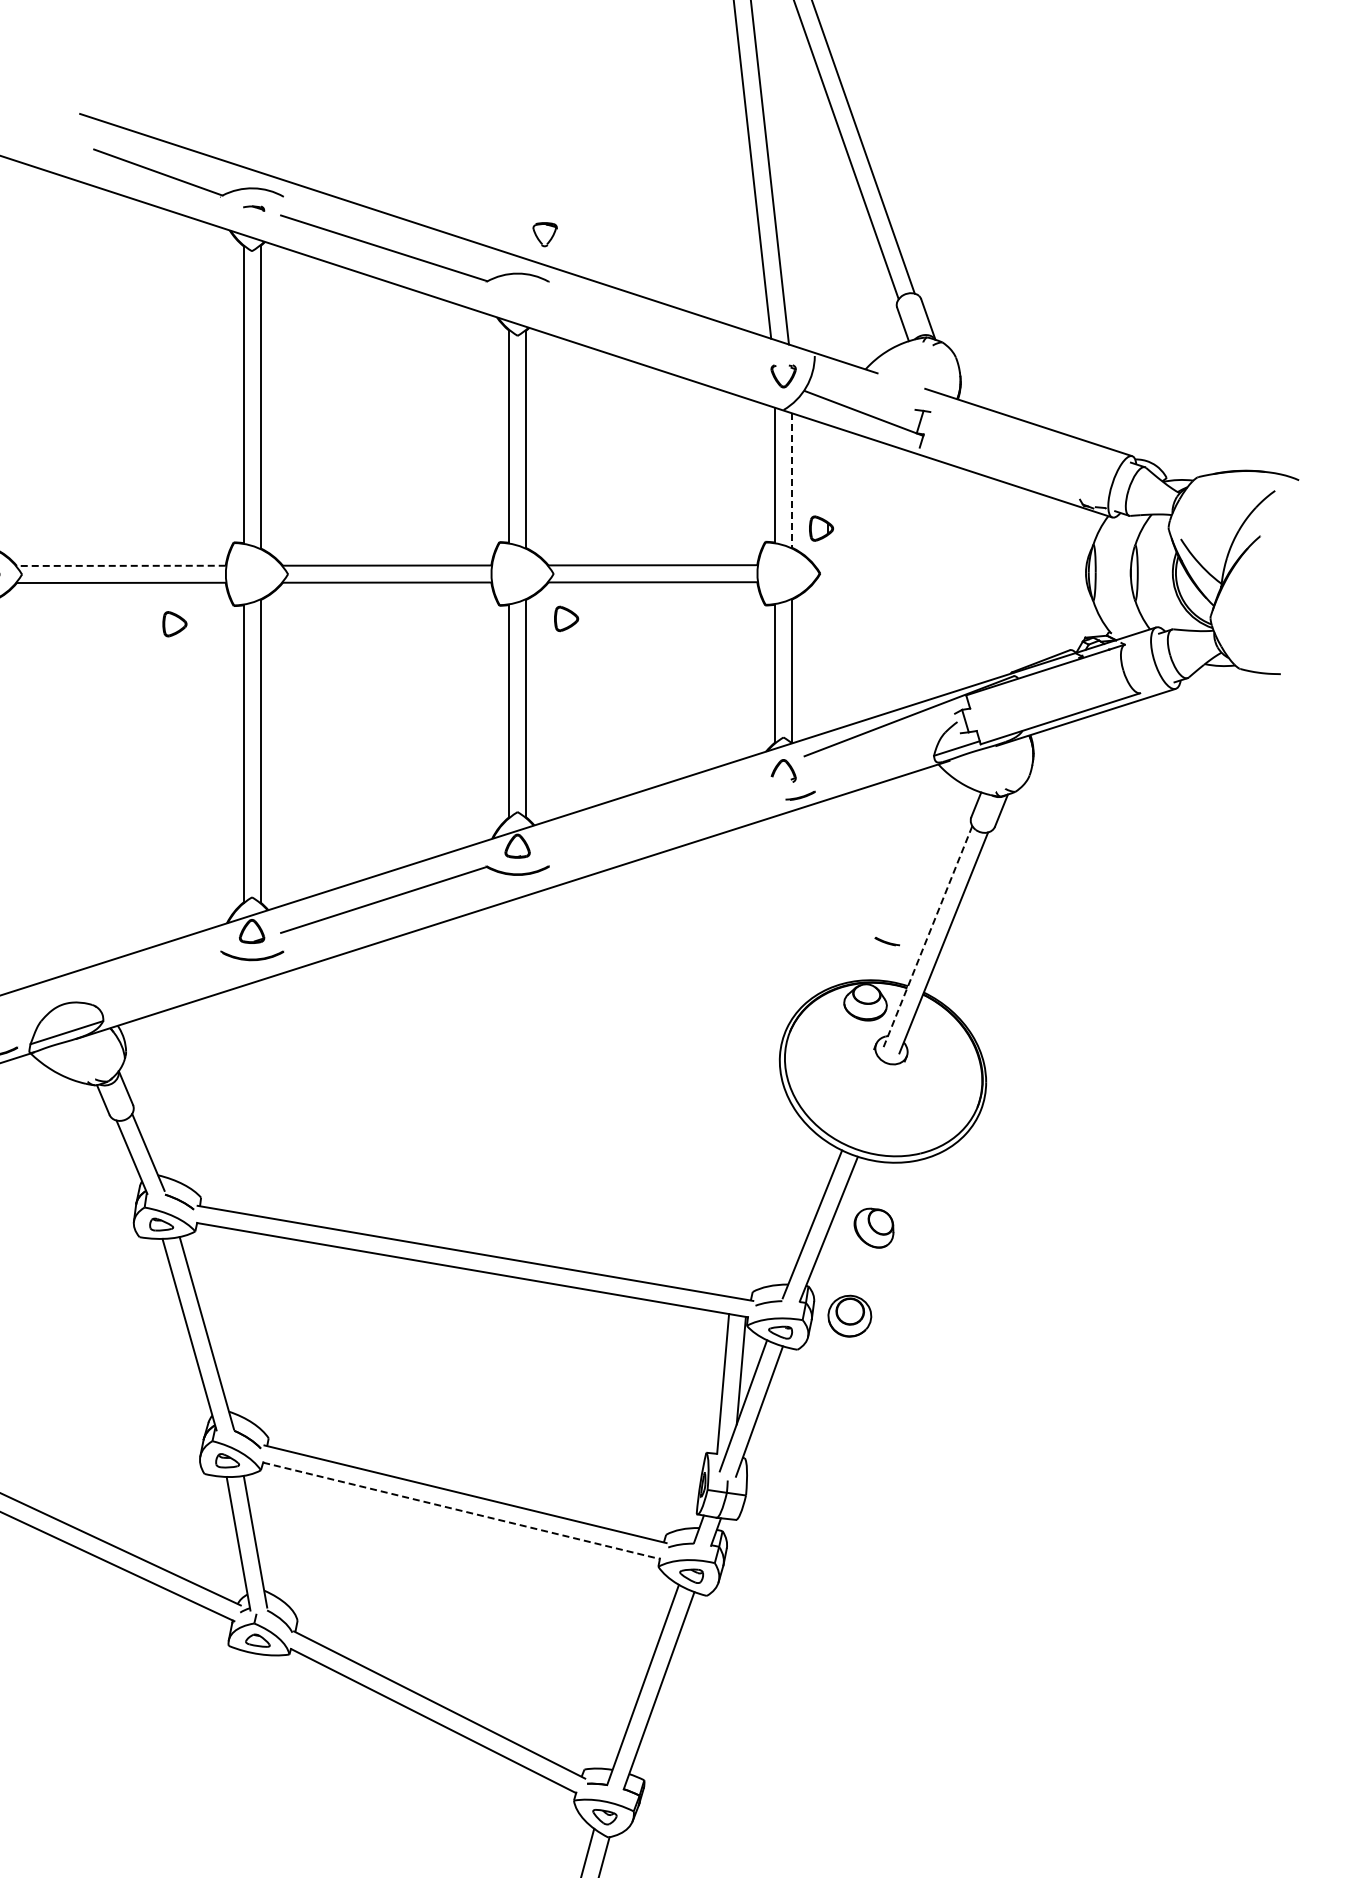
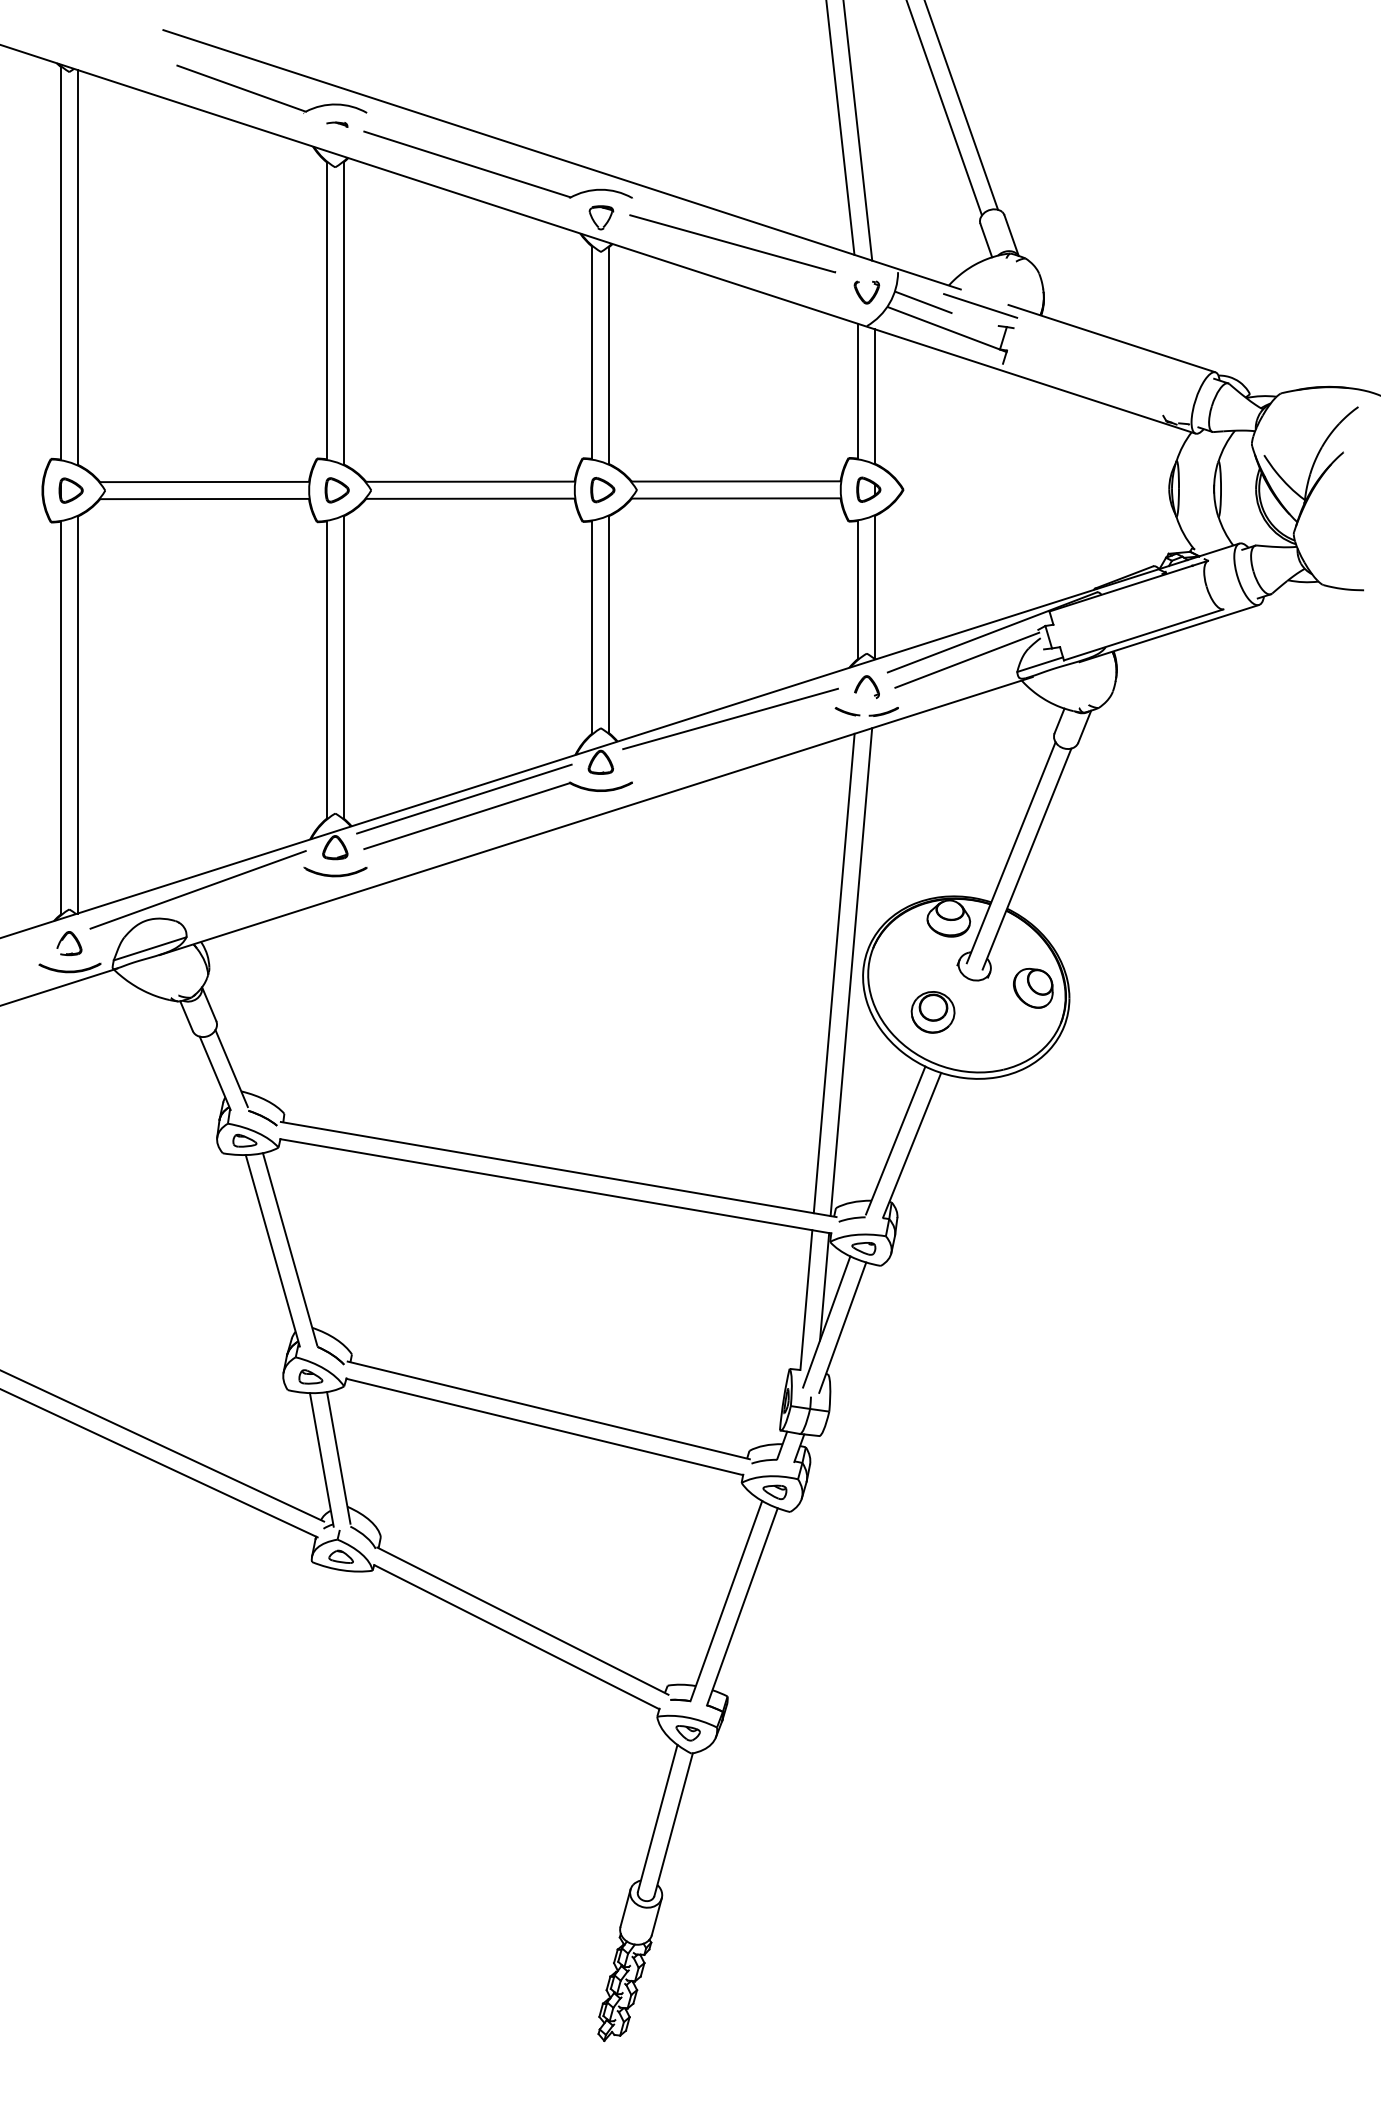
part: (545, 234) -> (601, 217), moved
line: (649, 327) -> (732, 243), added
line: (840, 386) -> (923, 302), added
line: (897, 389) -> (980, 305), added
line: (792, 481) -> (875, 397), dashed -> solid
part: (821, 528) -> (868, 489), moved
line: (121, 566) -> (204, 482), dashed -> solid
part: (566, 619) -> (602, 490), moved
part: (174, 624) -> (336, 490), moved
line: (884, 743) -> (967, 659), added
line: (647, 802) -> (730, 718), added
line: (381, 882) -> (464, 798), added
line: (928, 936) -> (1011, 852), dashed -> solid
line: (887, 941) -> (847, 711), moved
line: (114, 973) -> (197, 889), added
line: (768, 1056) -> (851, 972), added
line: (750, 1057) -> (833, 973), added
part: (874, 1228) -> (1033, 988), moved
part: (849, 1316) -> (932, 1012), moved
line: (462, 1511) -> (545, 1427), dashed -> solid

